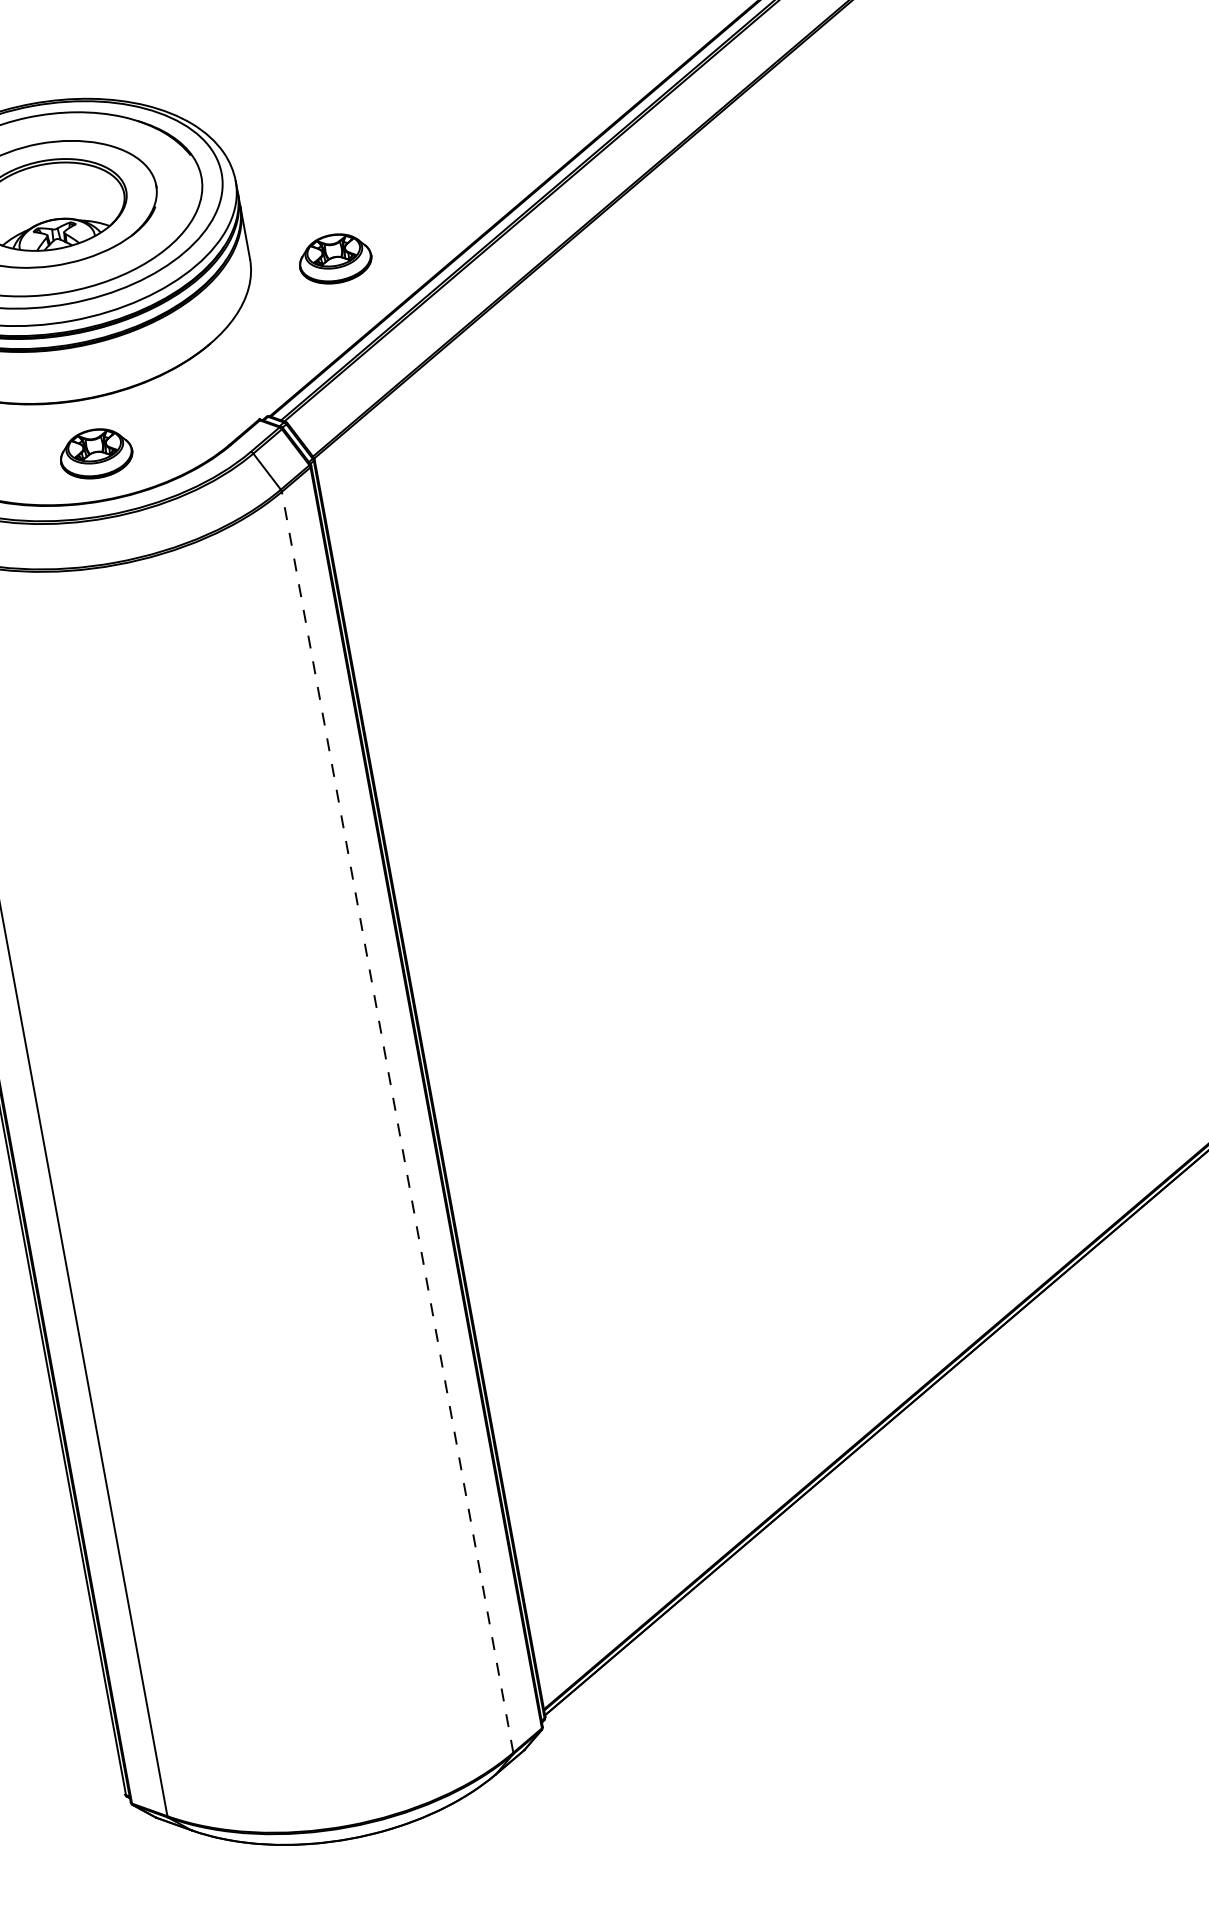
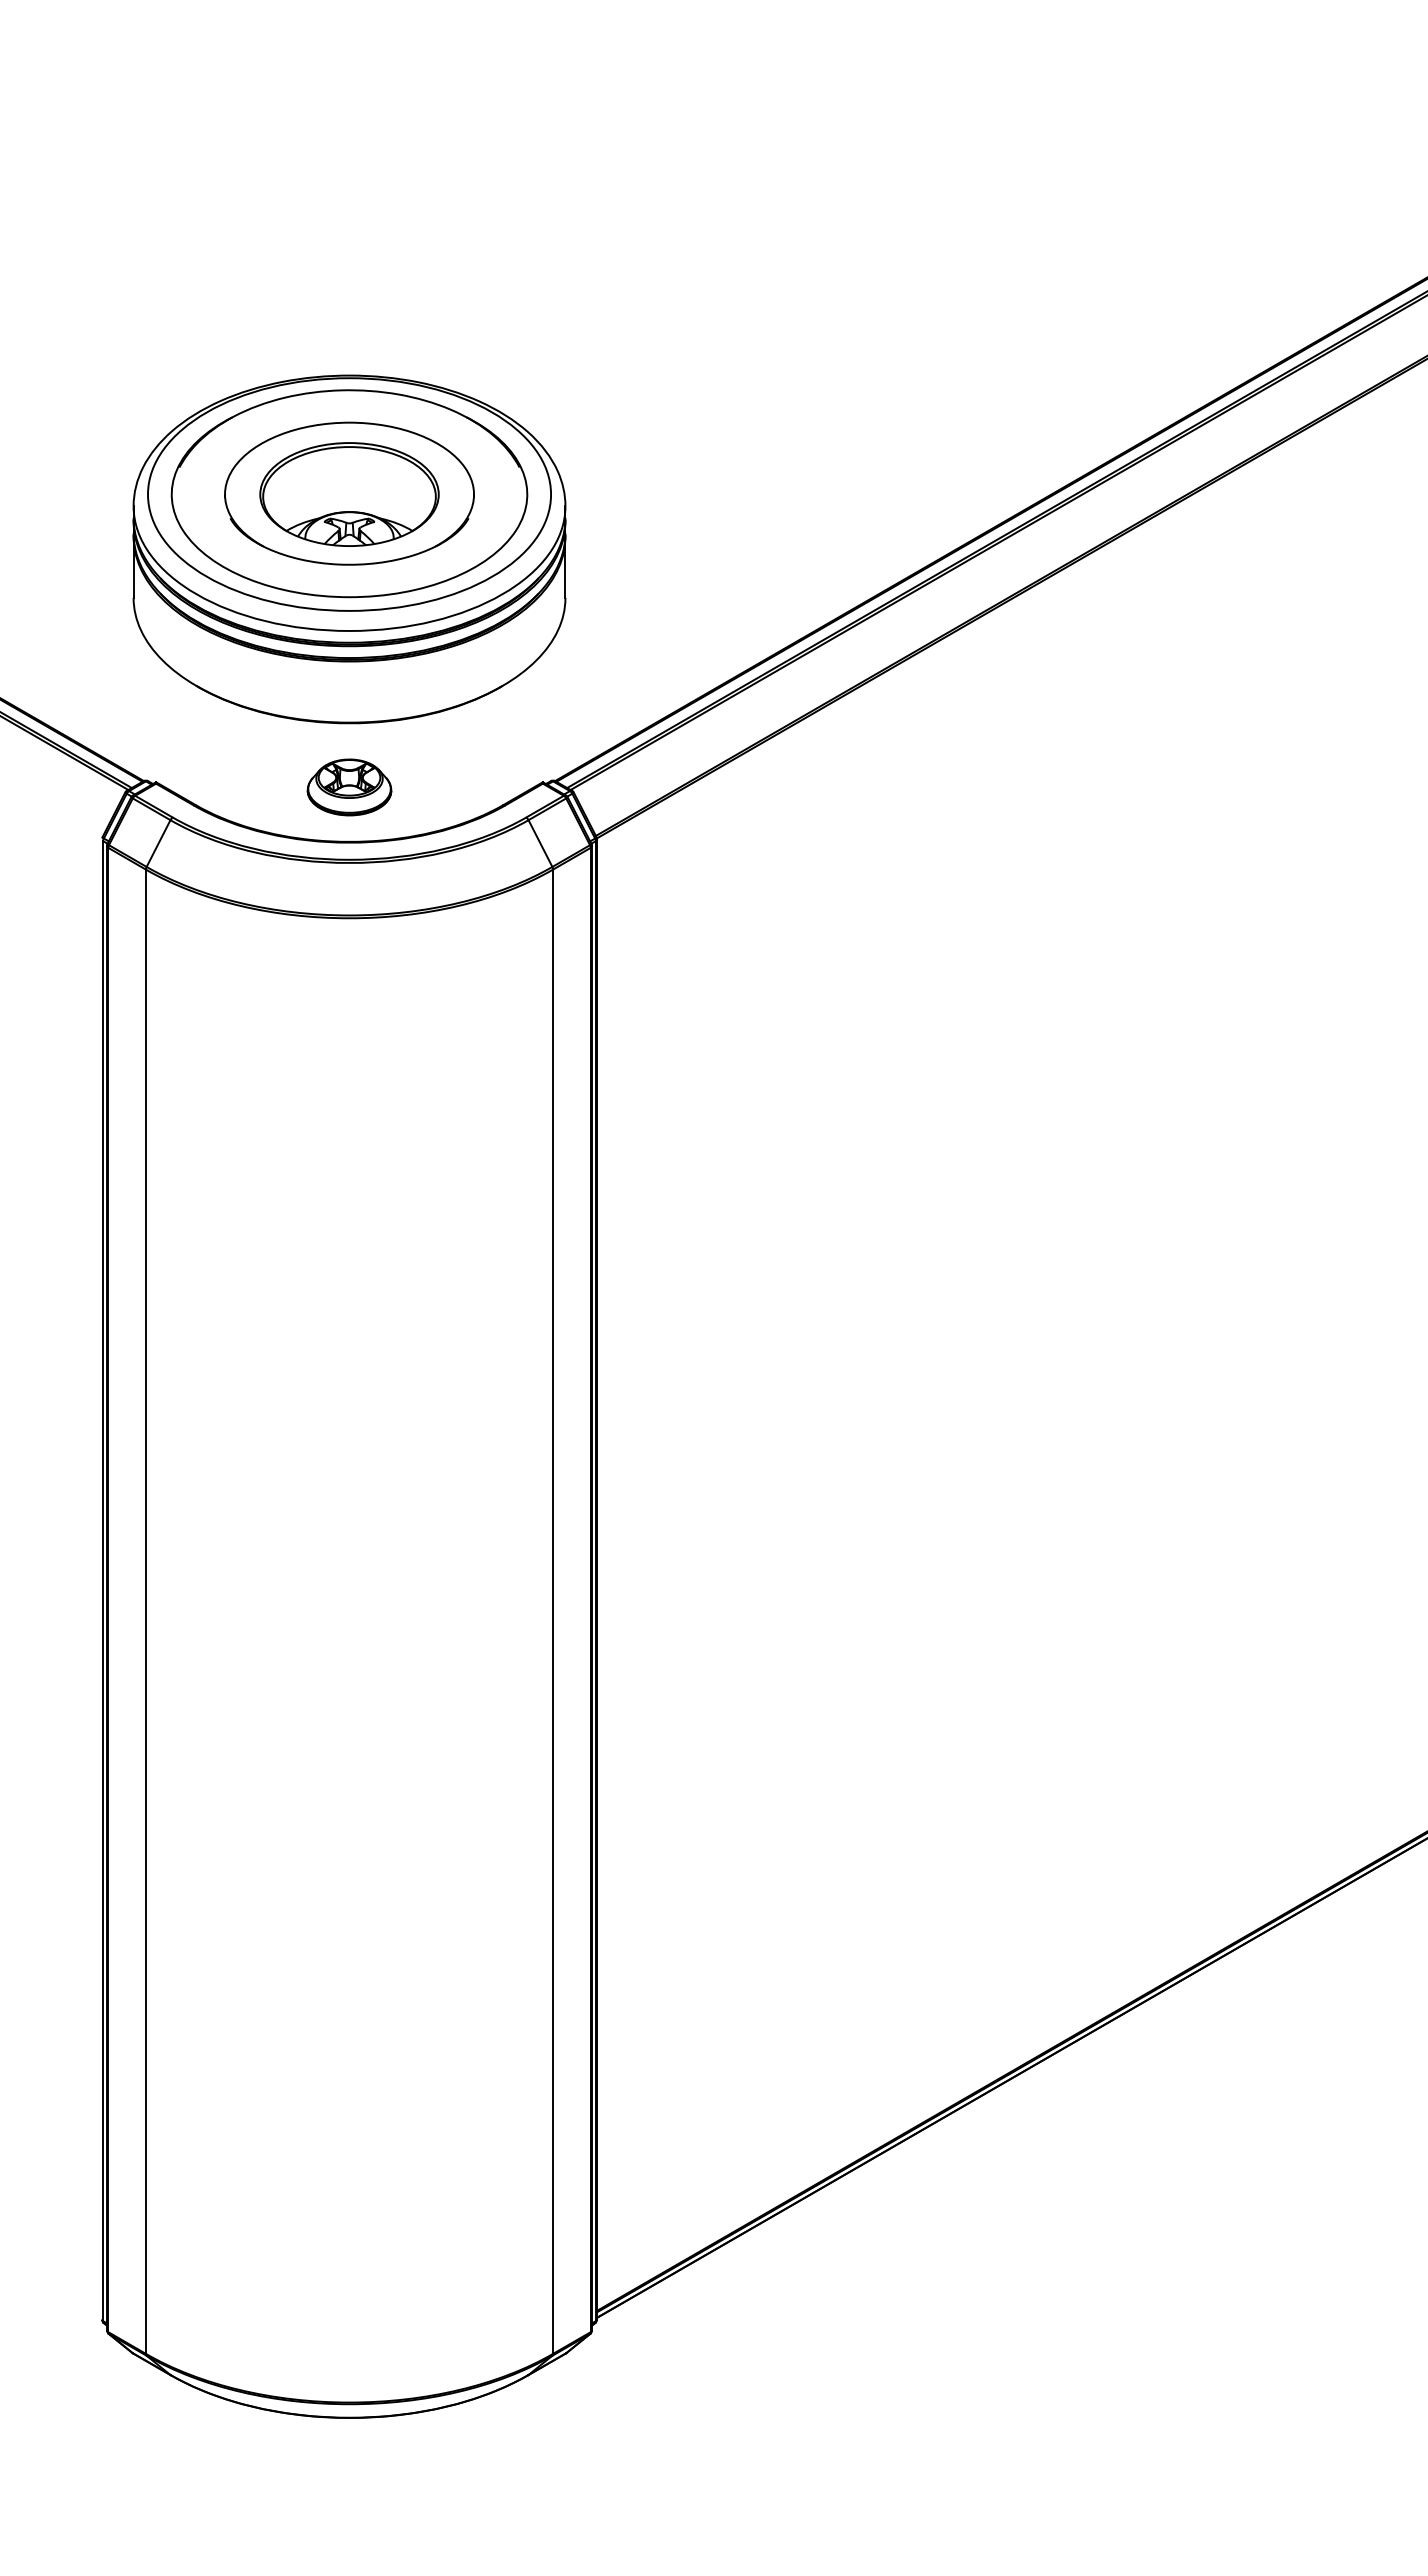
part: (335, 258) -> (662, 615), removed
line: (397, 1122) -> (553, 1611), dashed -> solid

